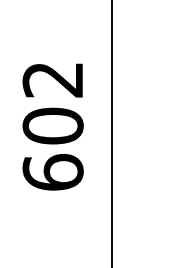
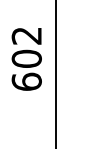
text: (52, 127) -> (26, 59), moved

